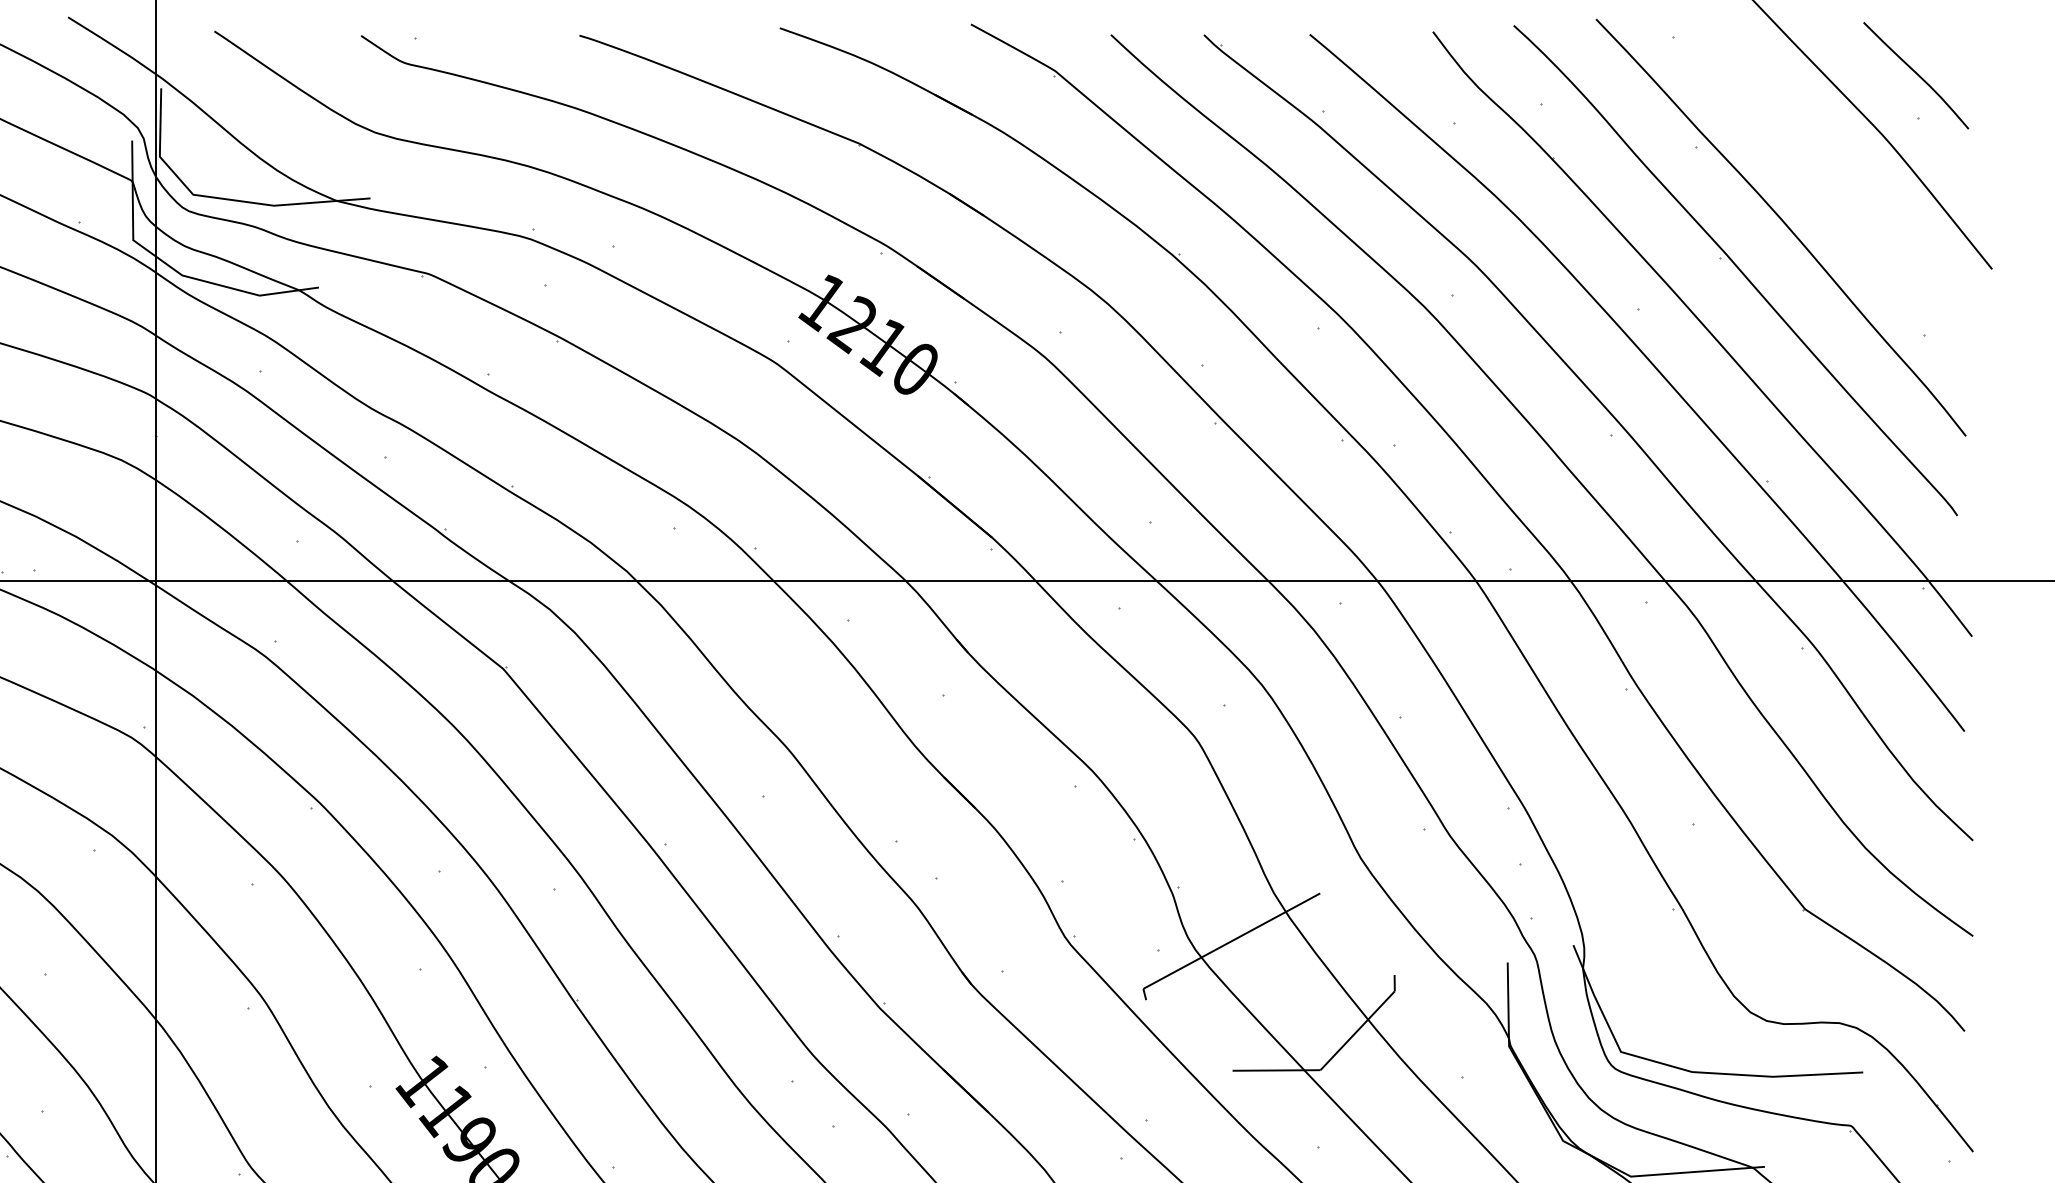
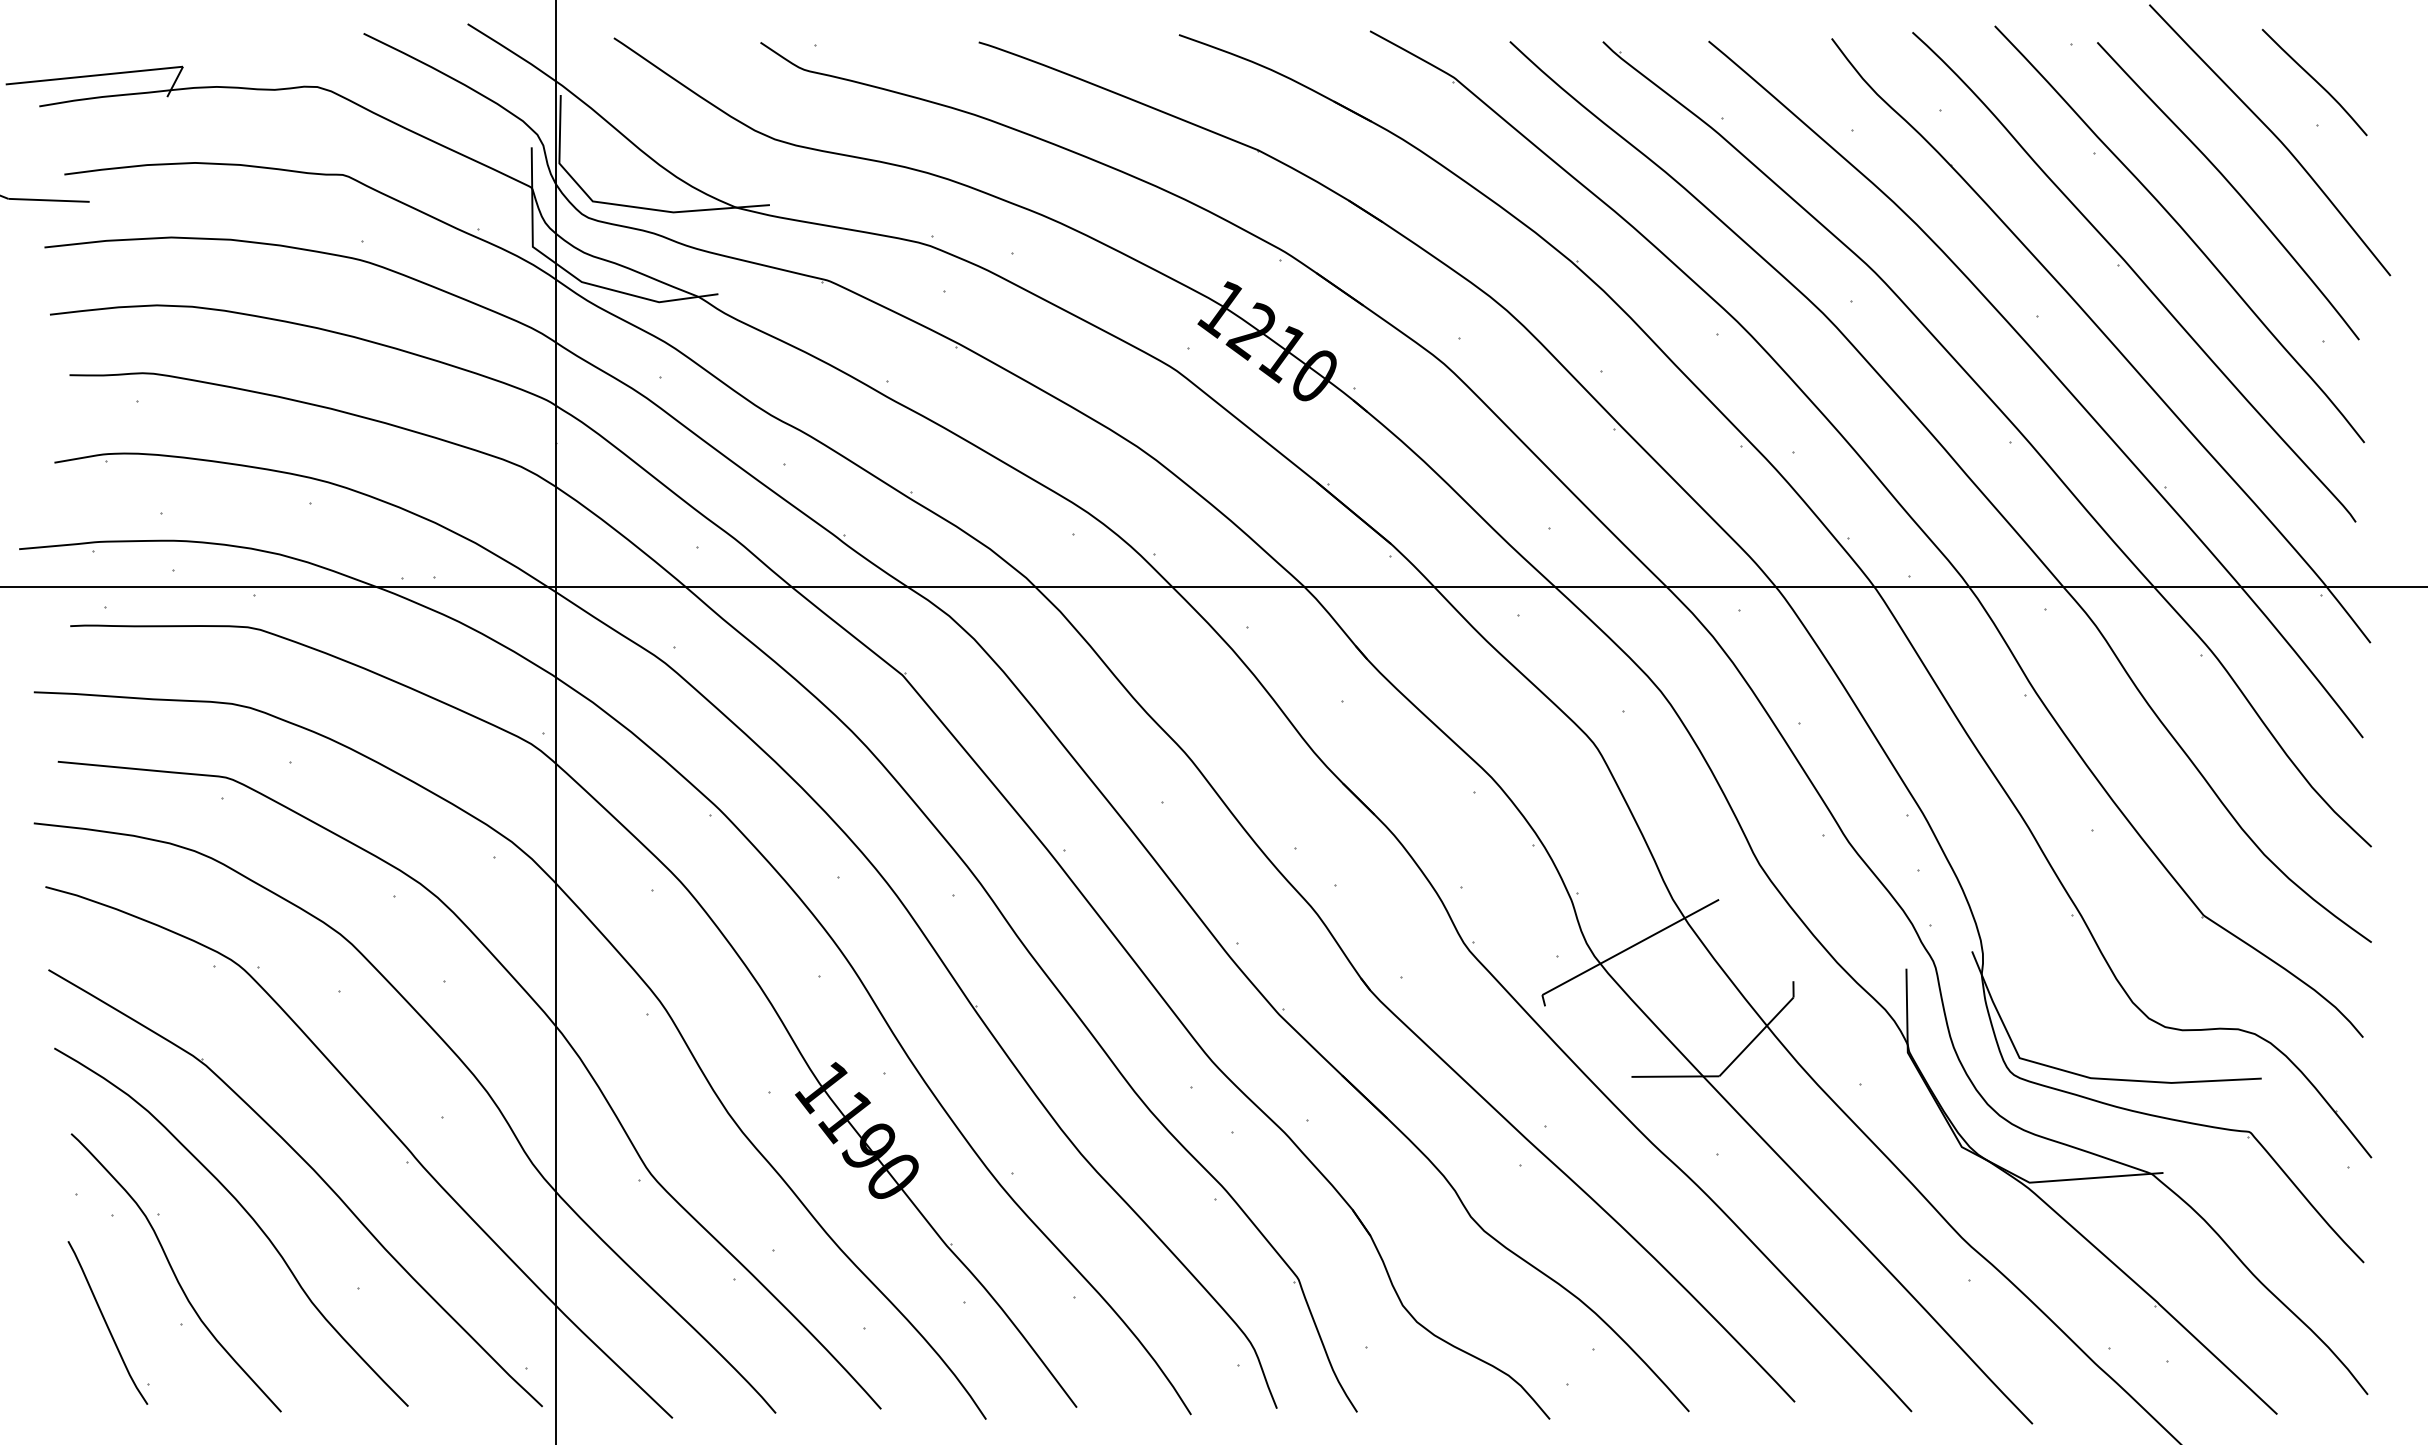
curve: (1833, 181) -> (2232, 188), added

